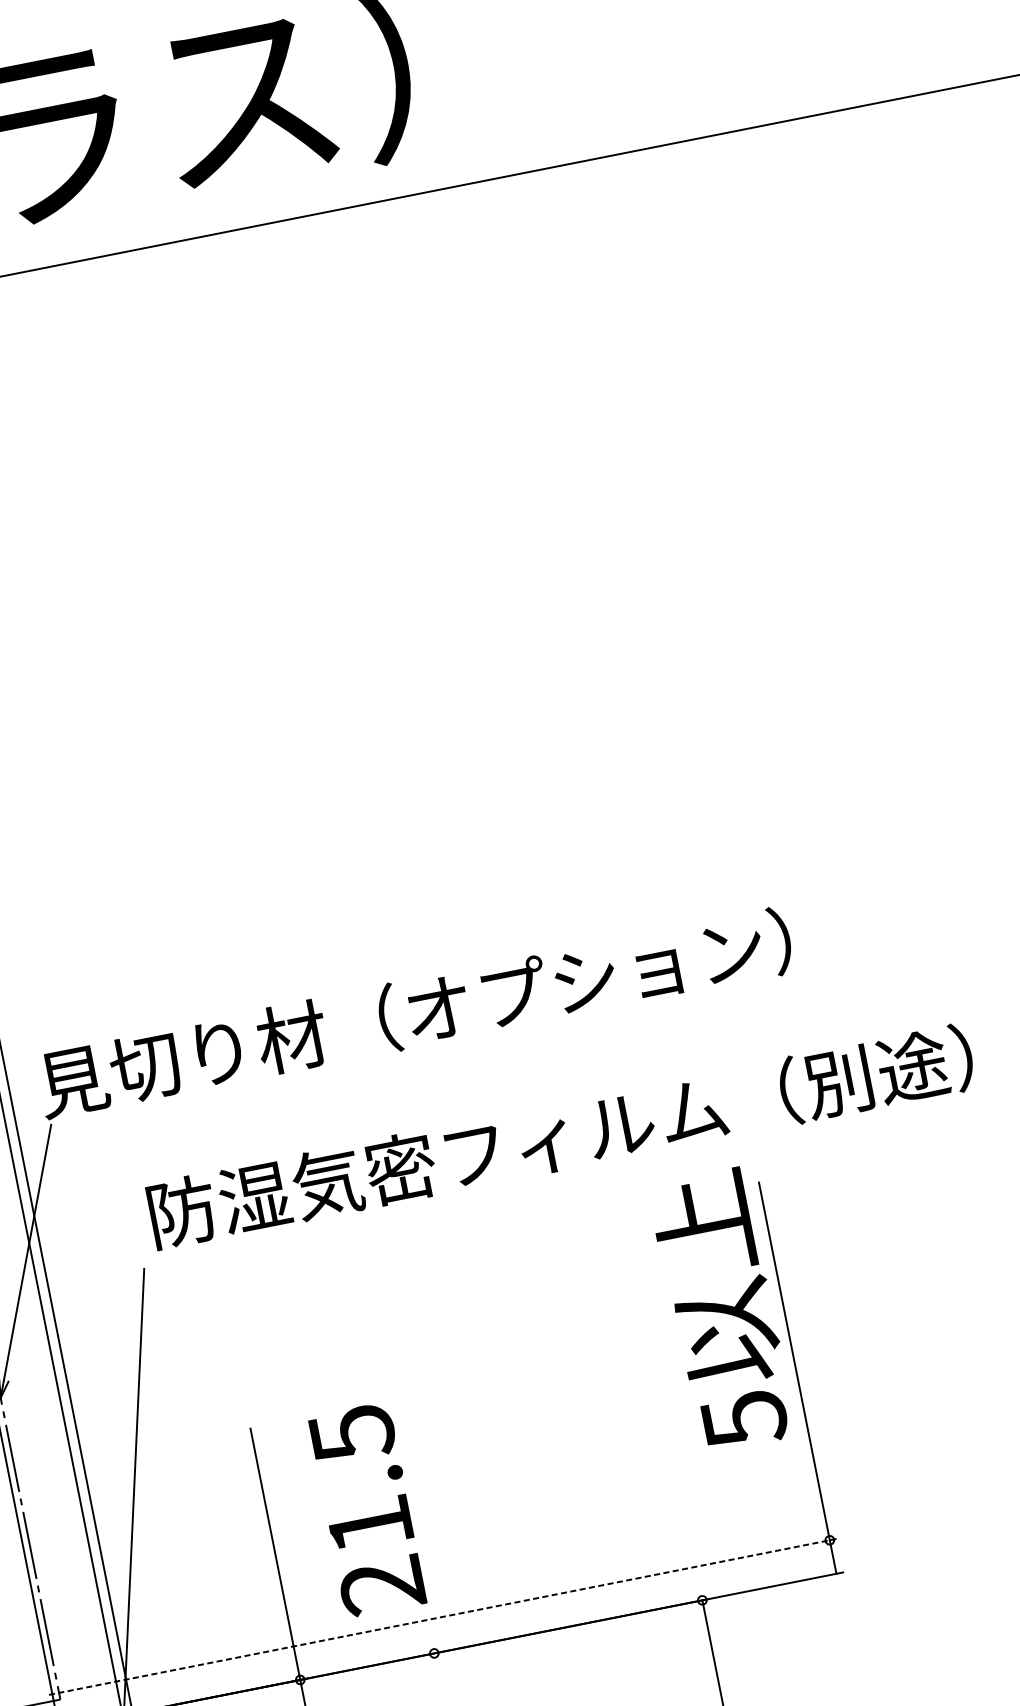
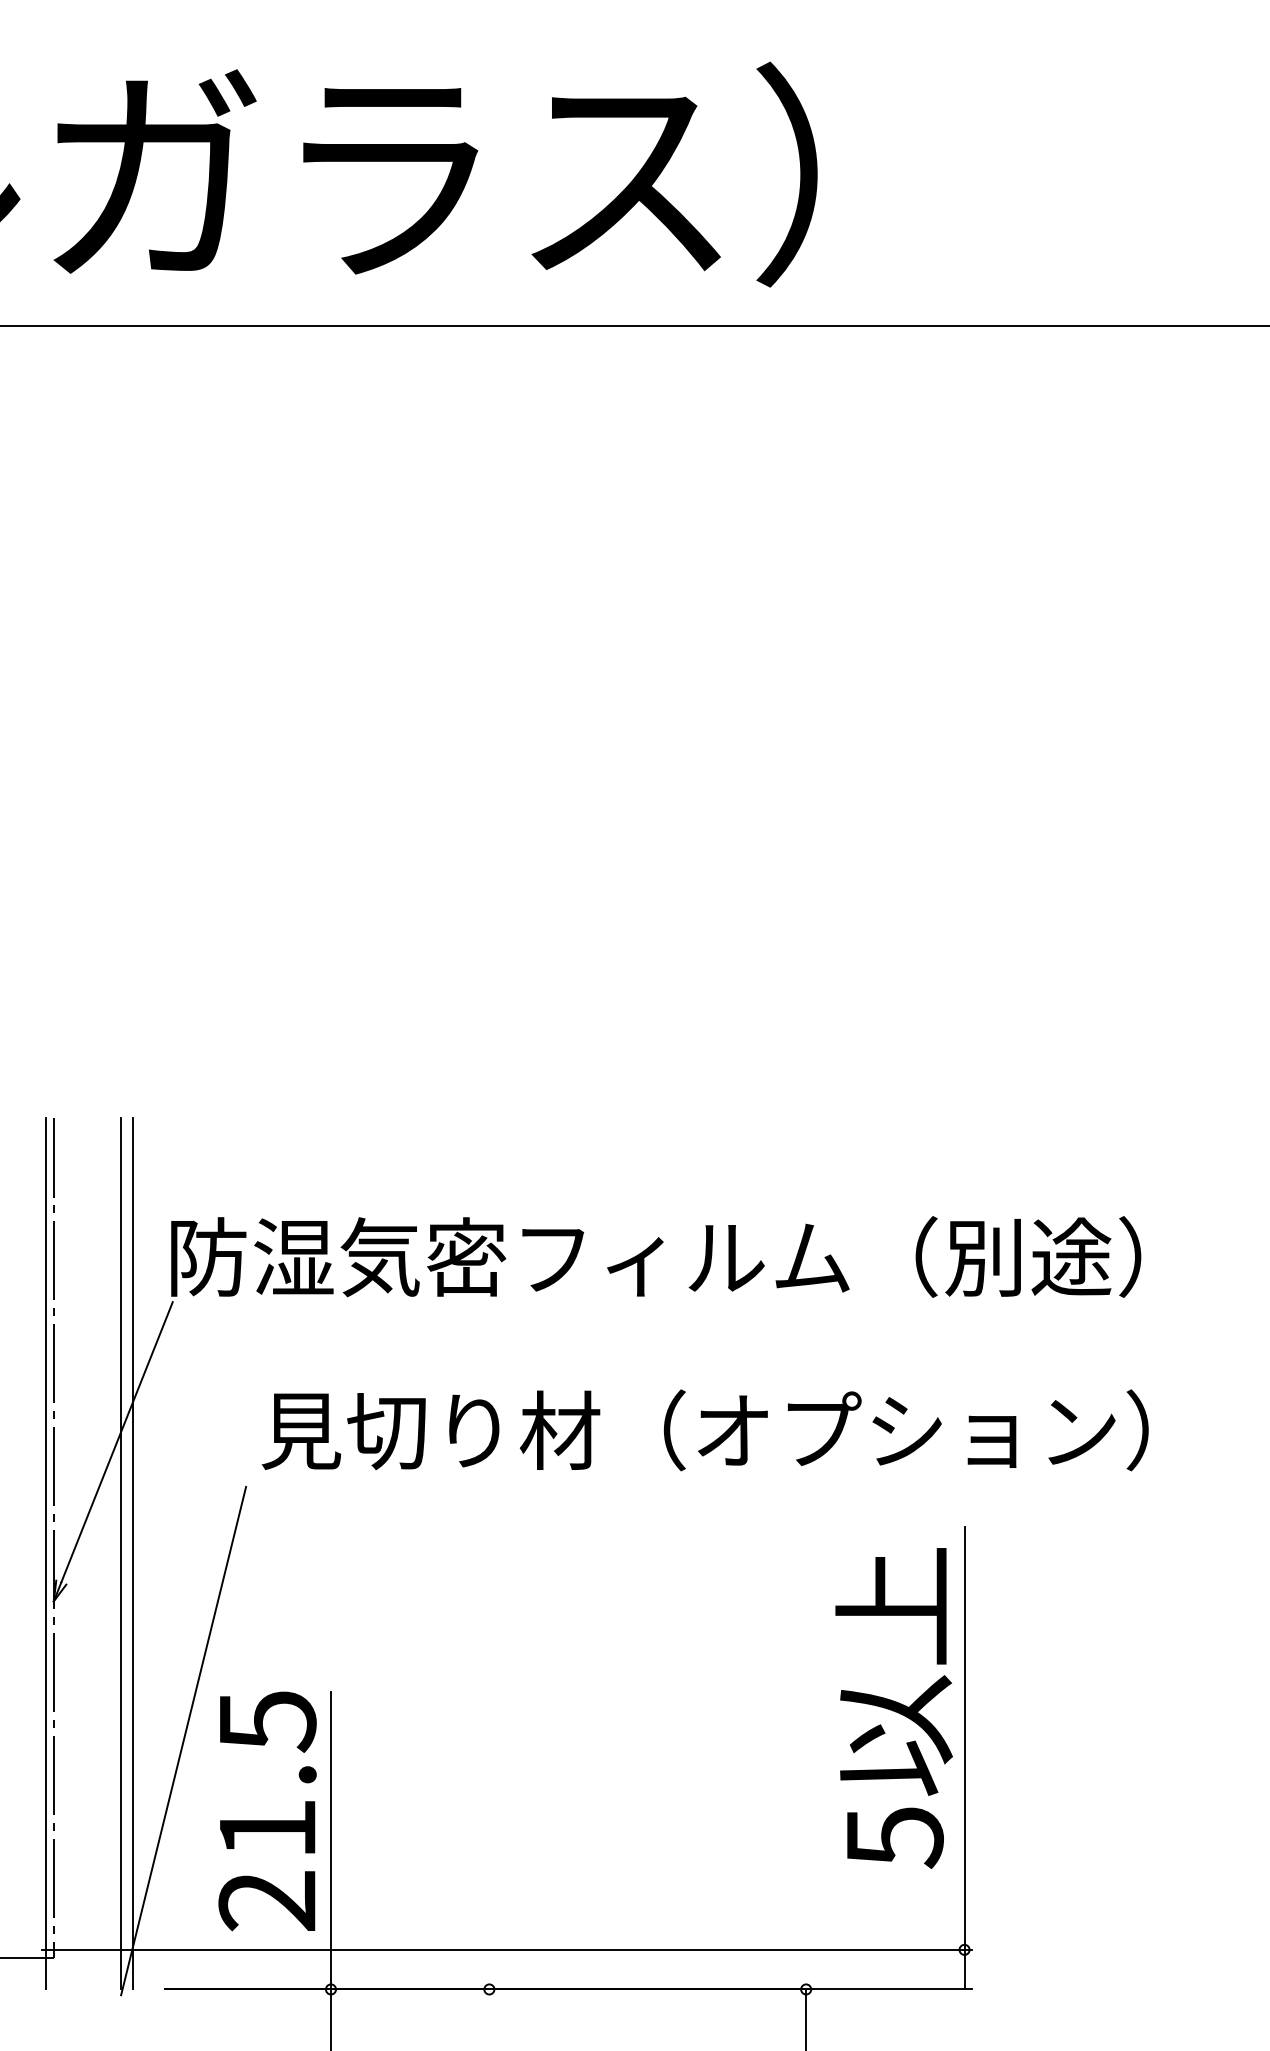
text: (451, 1005) -> (654, 1256), 見切り材（オプション） -> 防湿気密フィルム（別途）
text: (559, 1136) -> (748, 1430), 防湿気密フィルム（別途） -> 見切り材（オプション）
text: (721, 1310) -> (893, 1708), moved
text: (367, 1510) -> (267, 1811), moved
line: (442, 1616) -> (507, 1949), dashed -> solid

